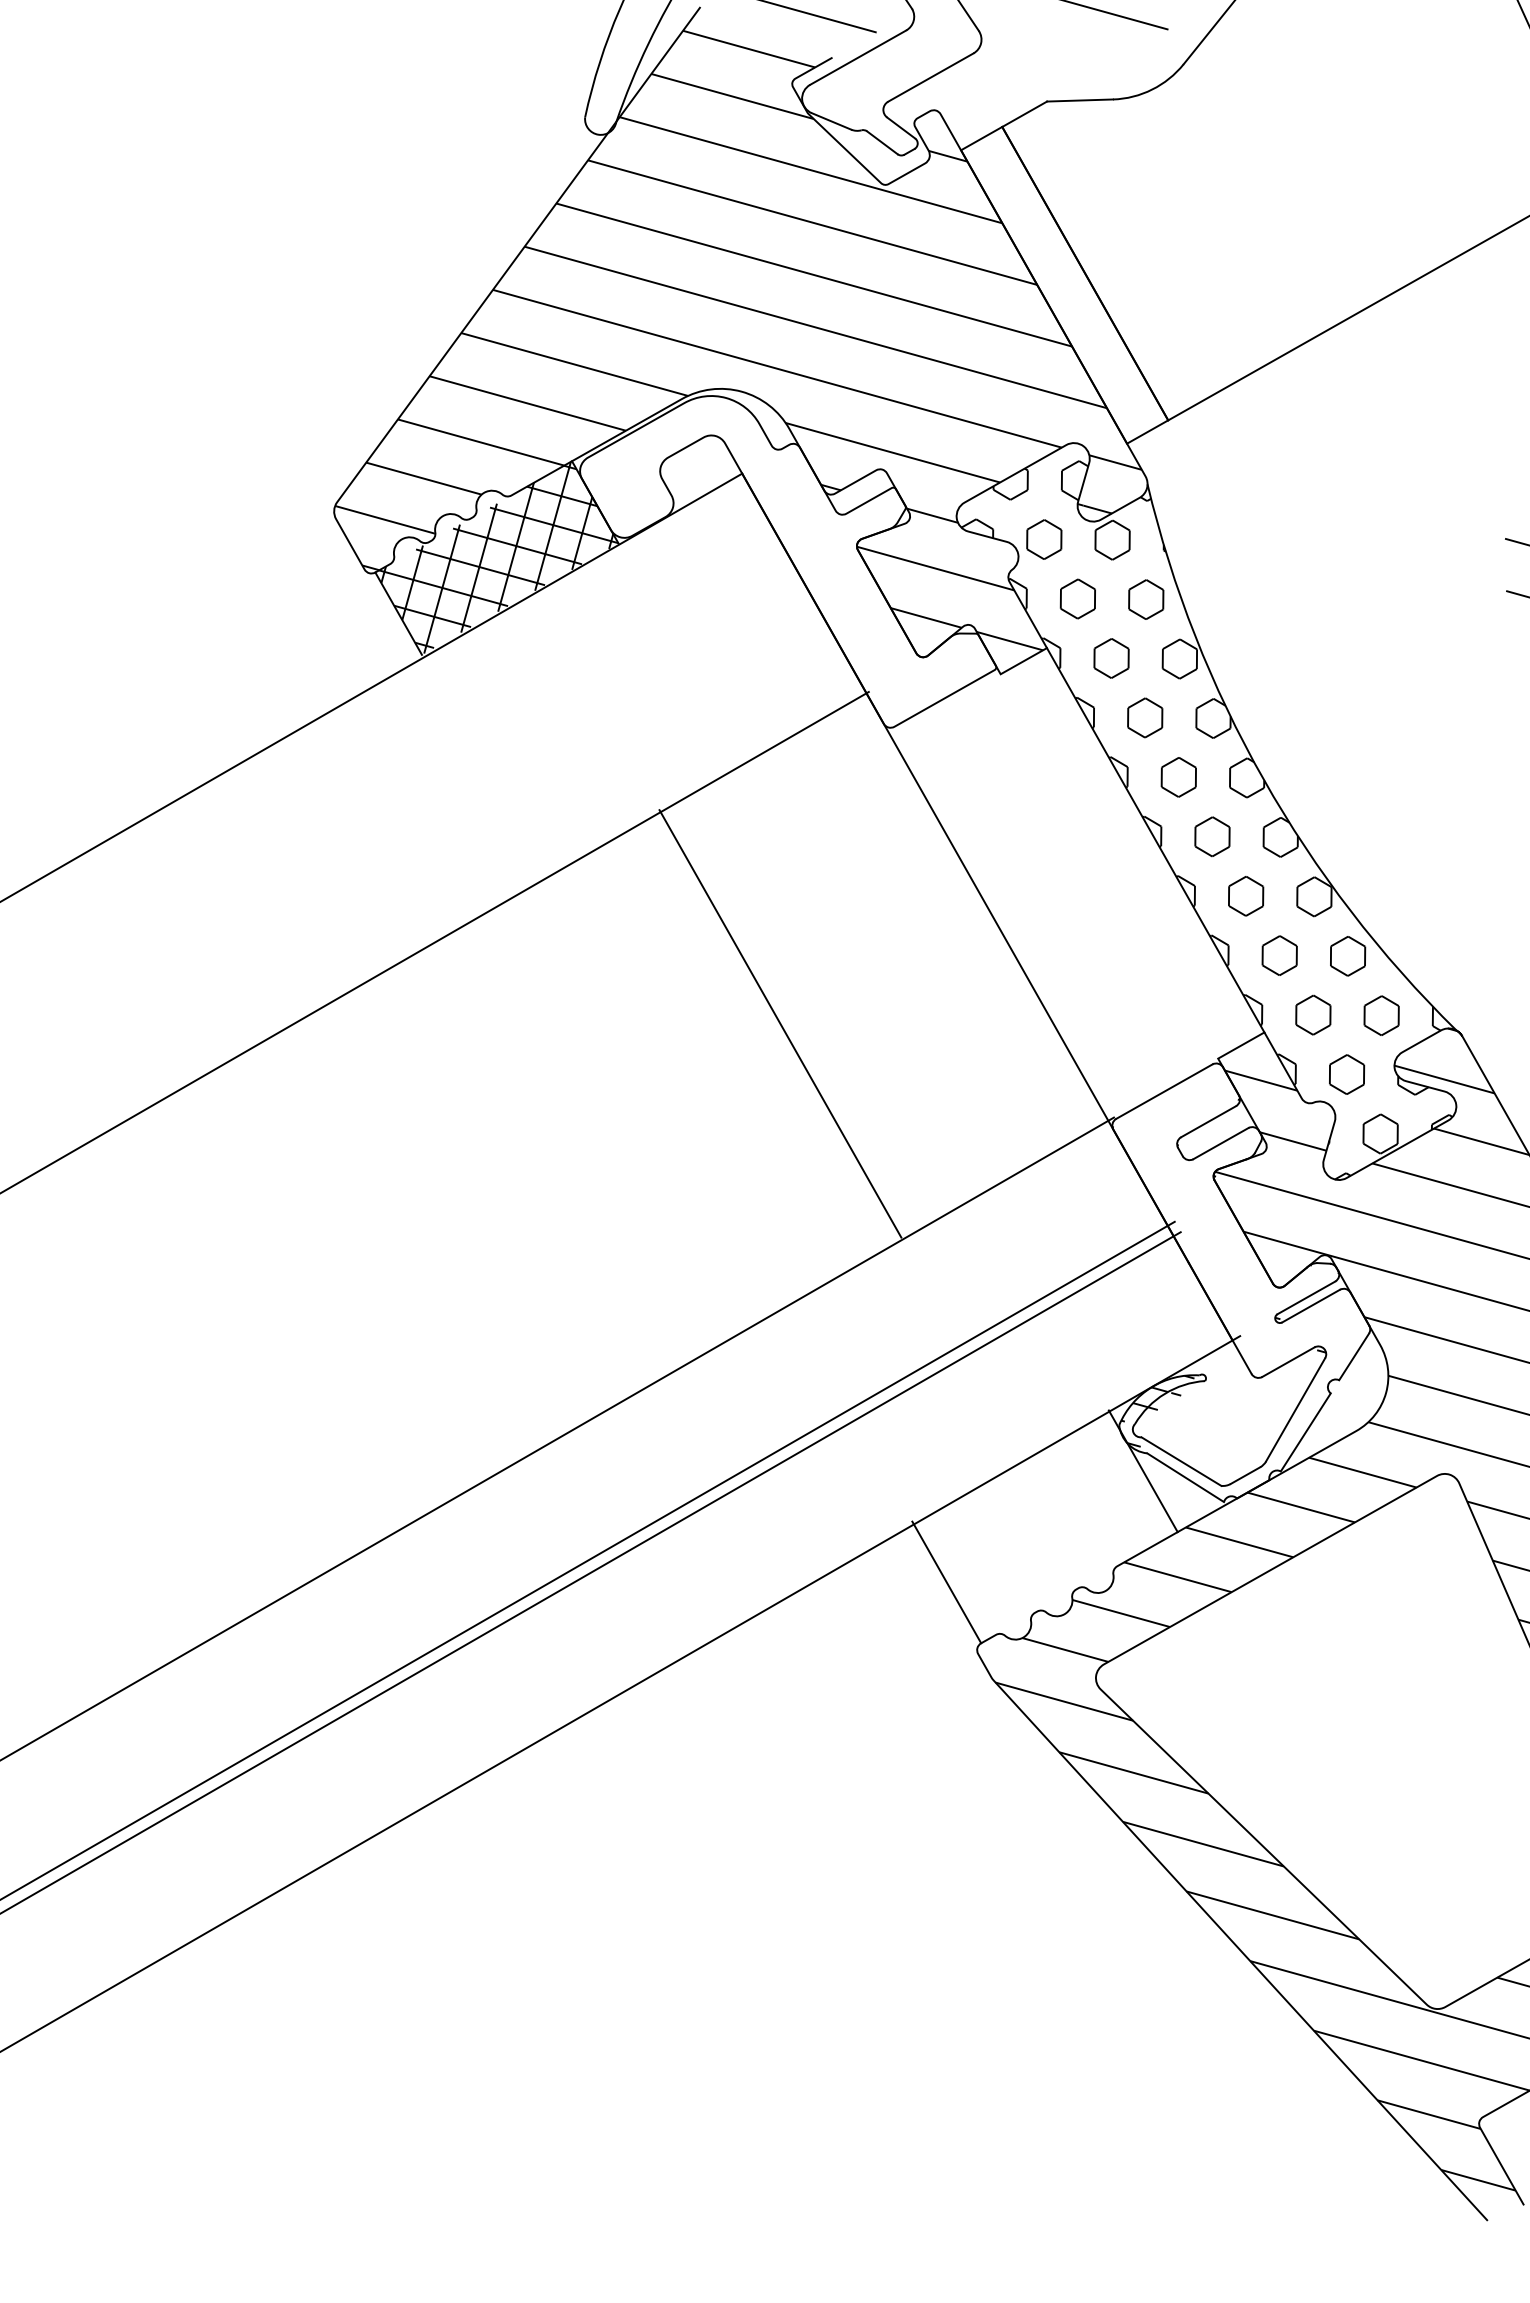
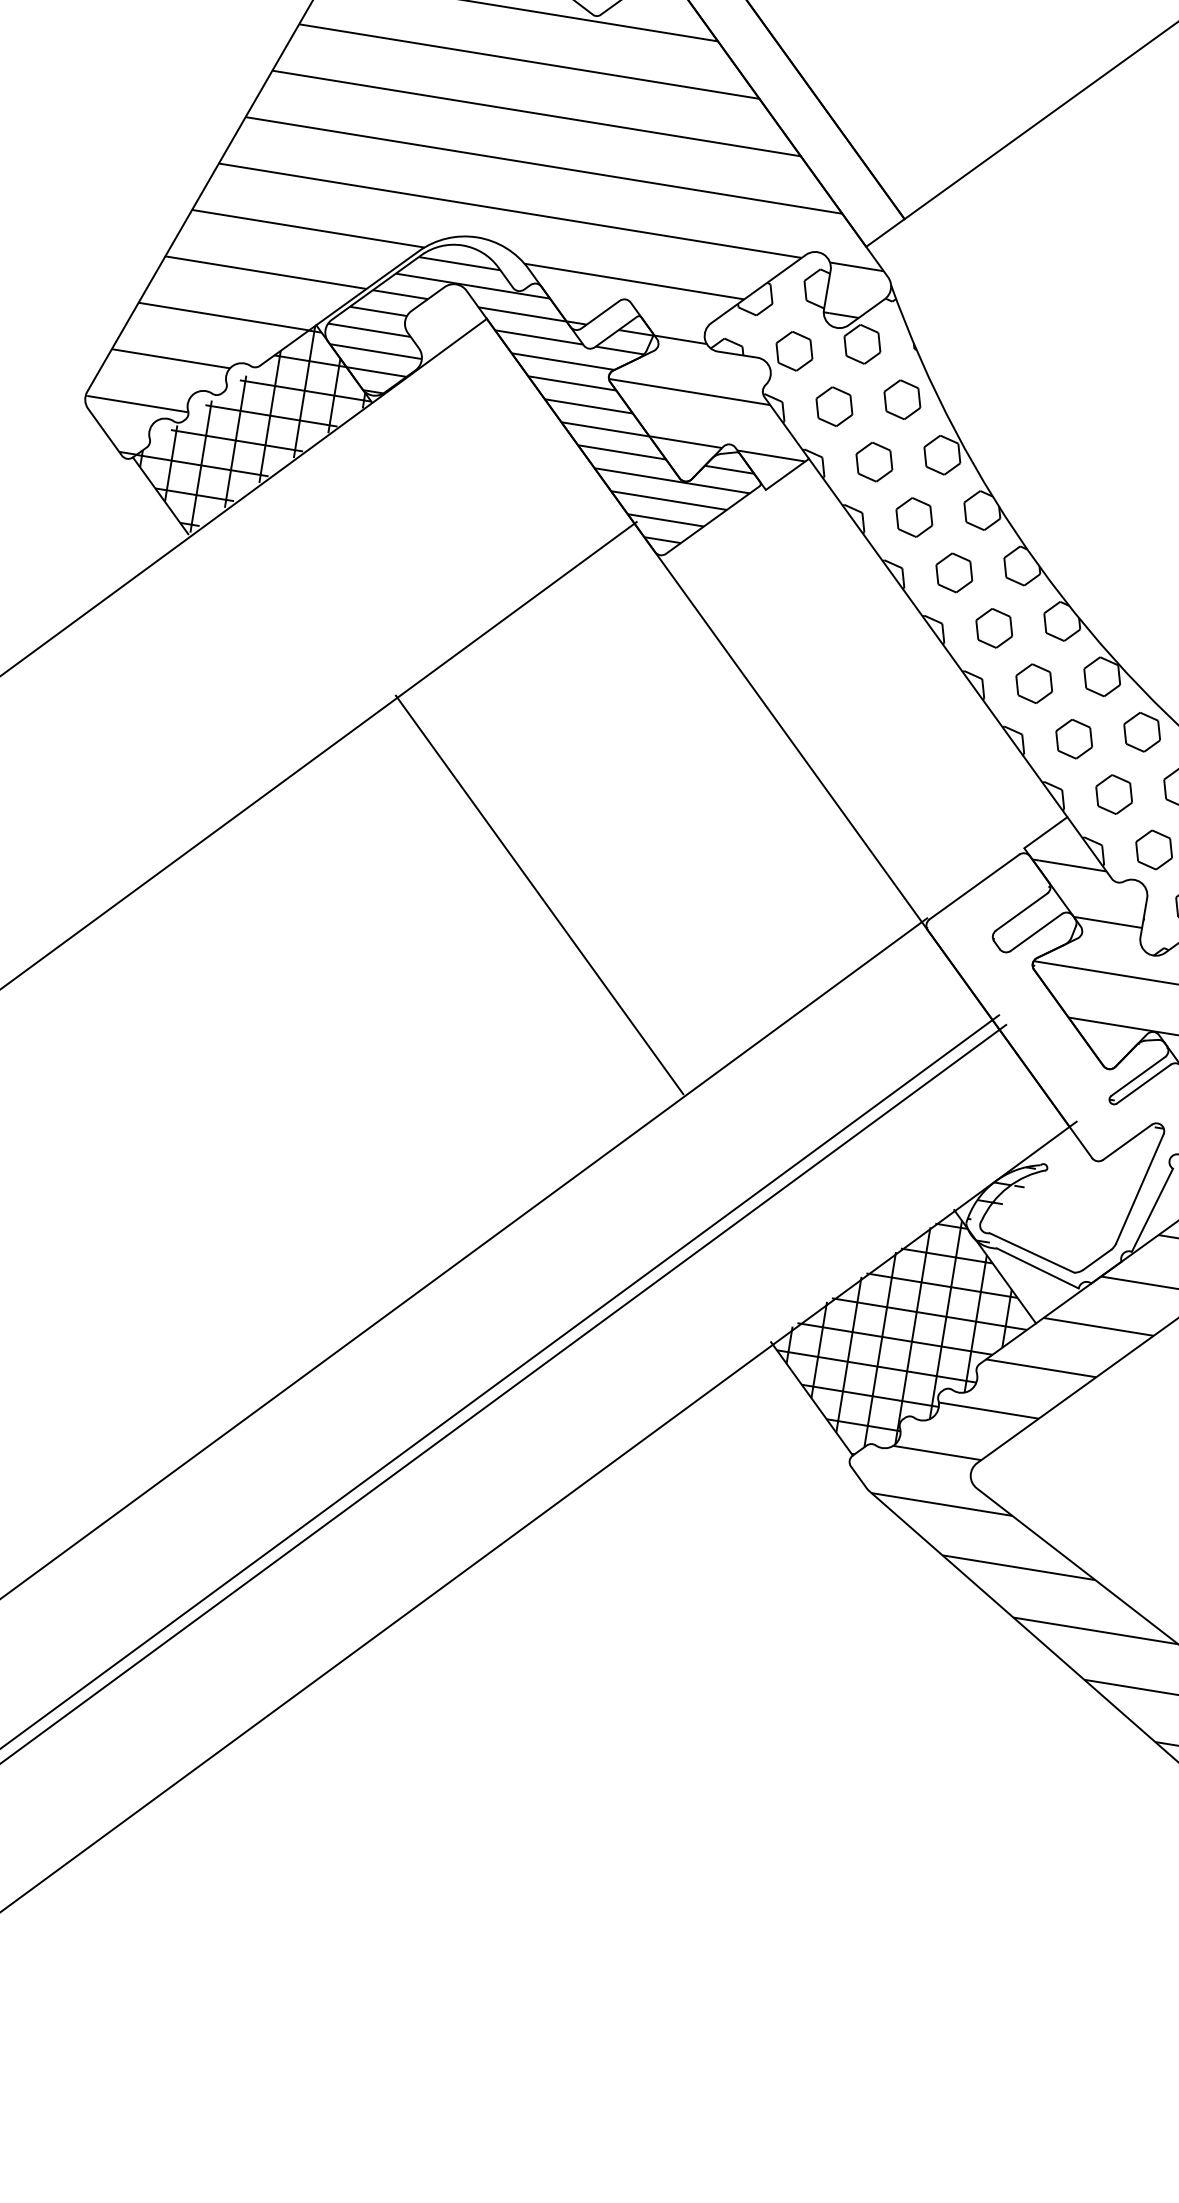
hatch: (786, 560) -> (540, 400), added
line: (780, 1023) -> (539, 894), moved
hatch: (1042, 1531) -> (901, 1337), added

